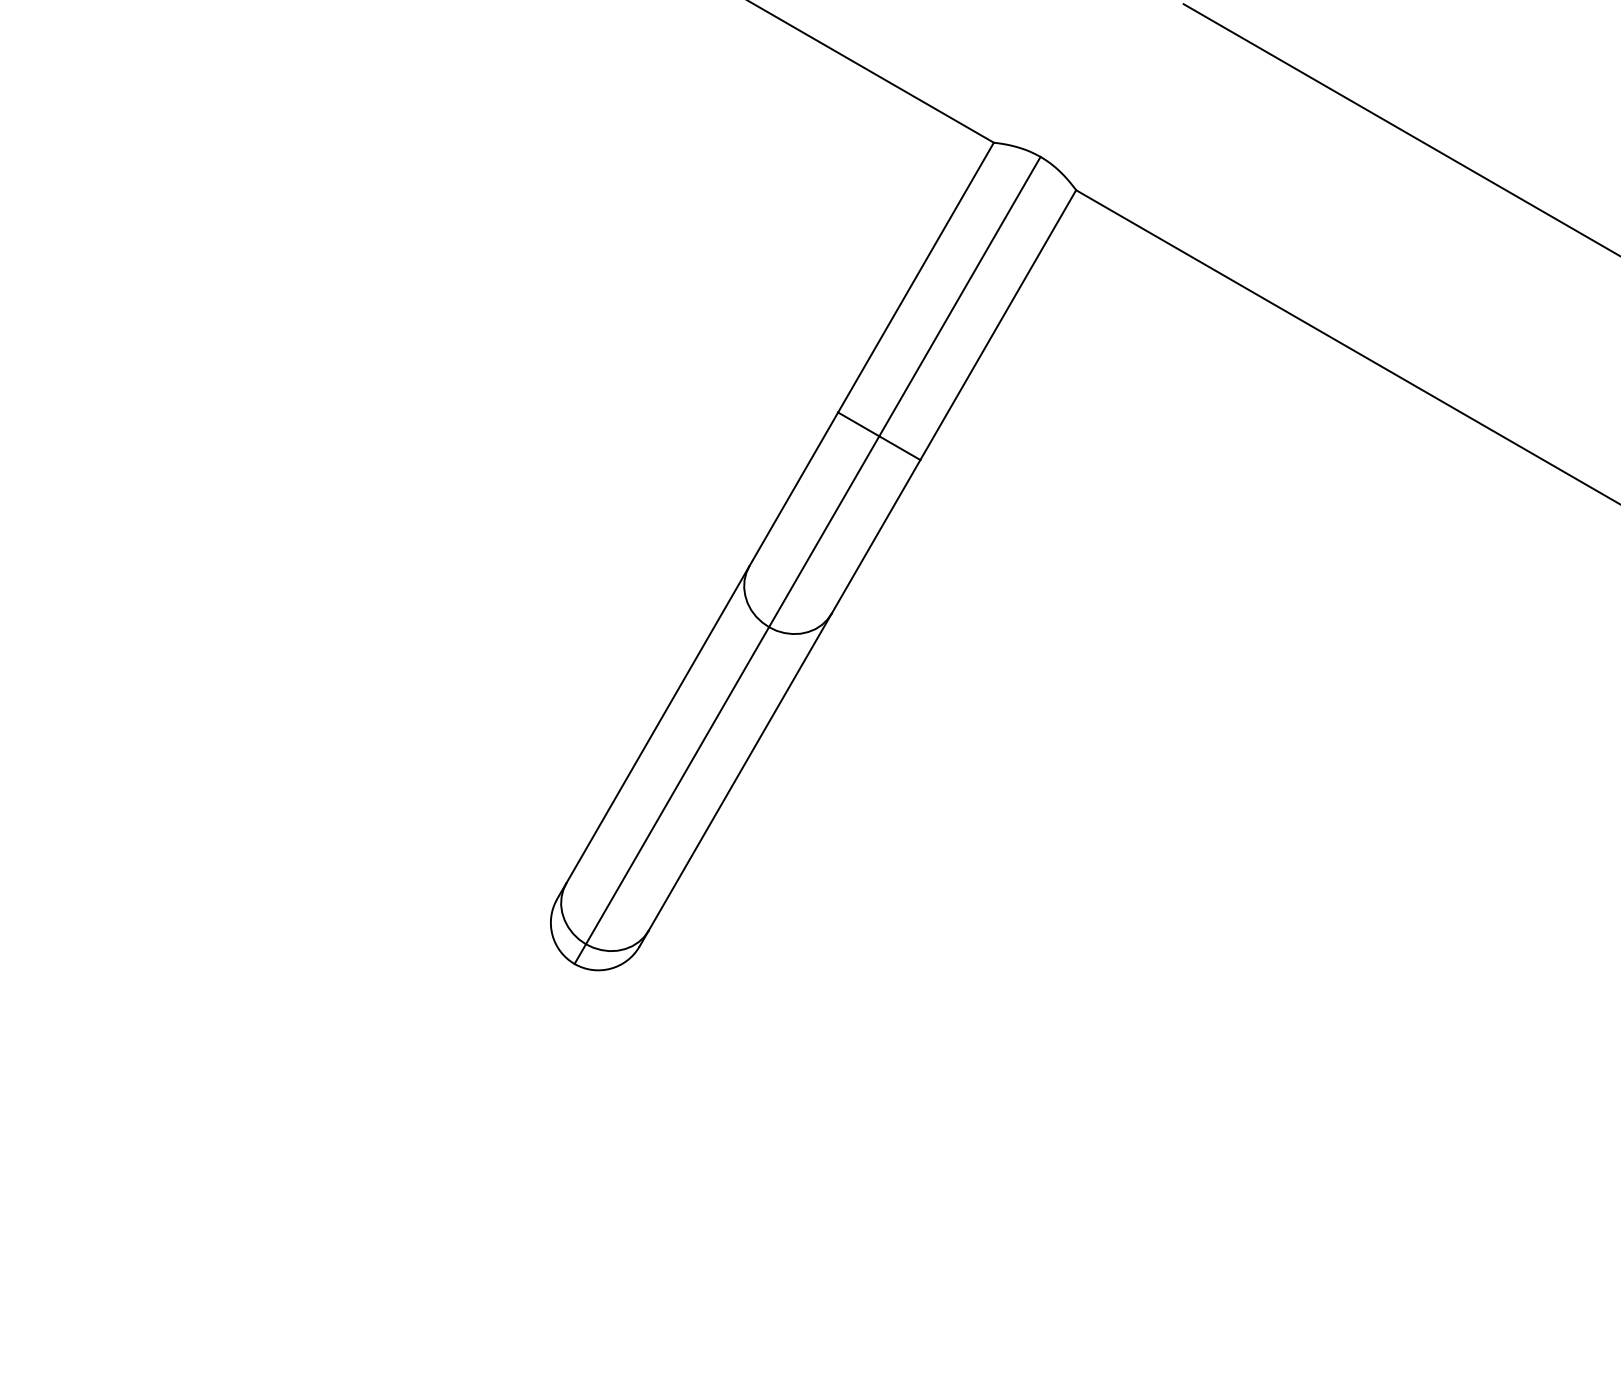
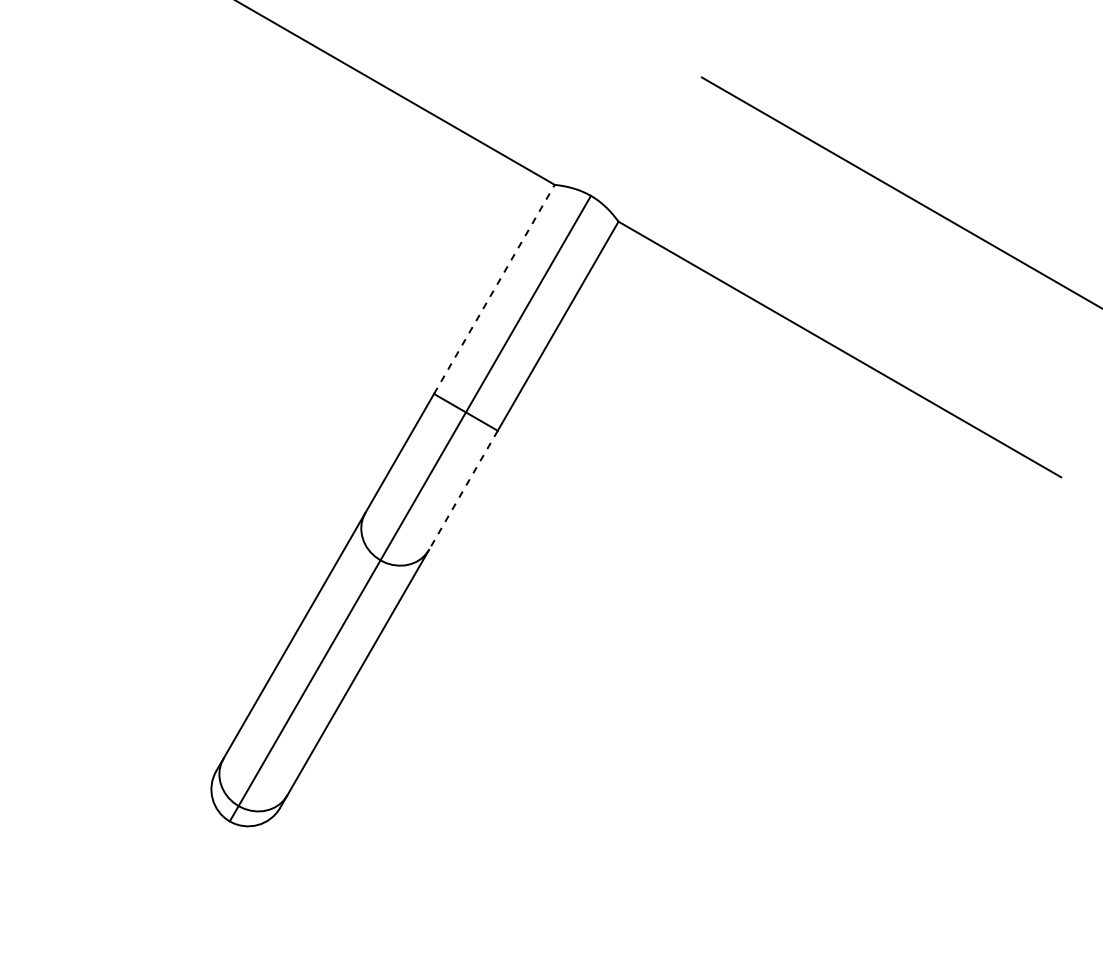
line: (916, 277) -> (494, 289), solid -> dashed
line: (876, 536) -> (463, 490), solid -> dashed

